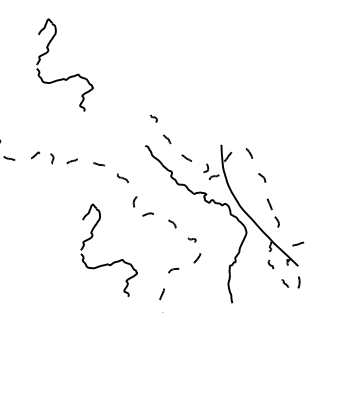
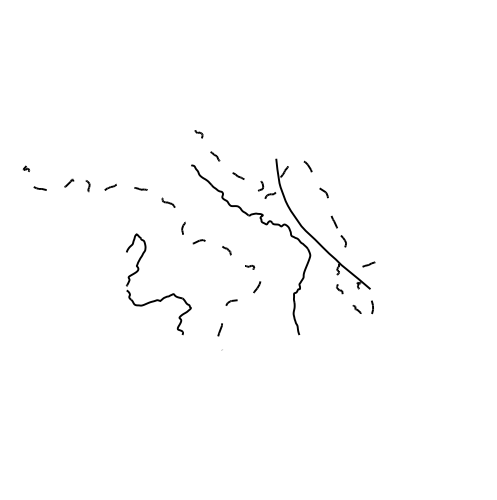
part: (70, 76) -> (102, 92), removed

